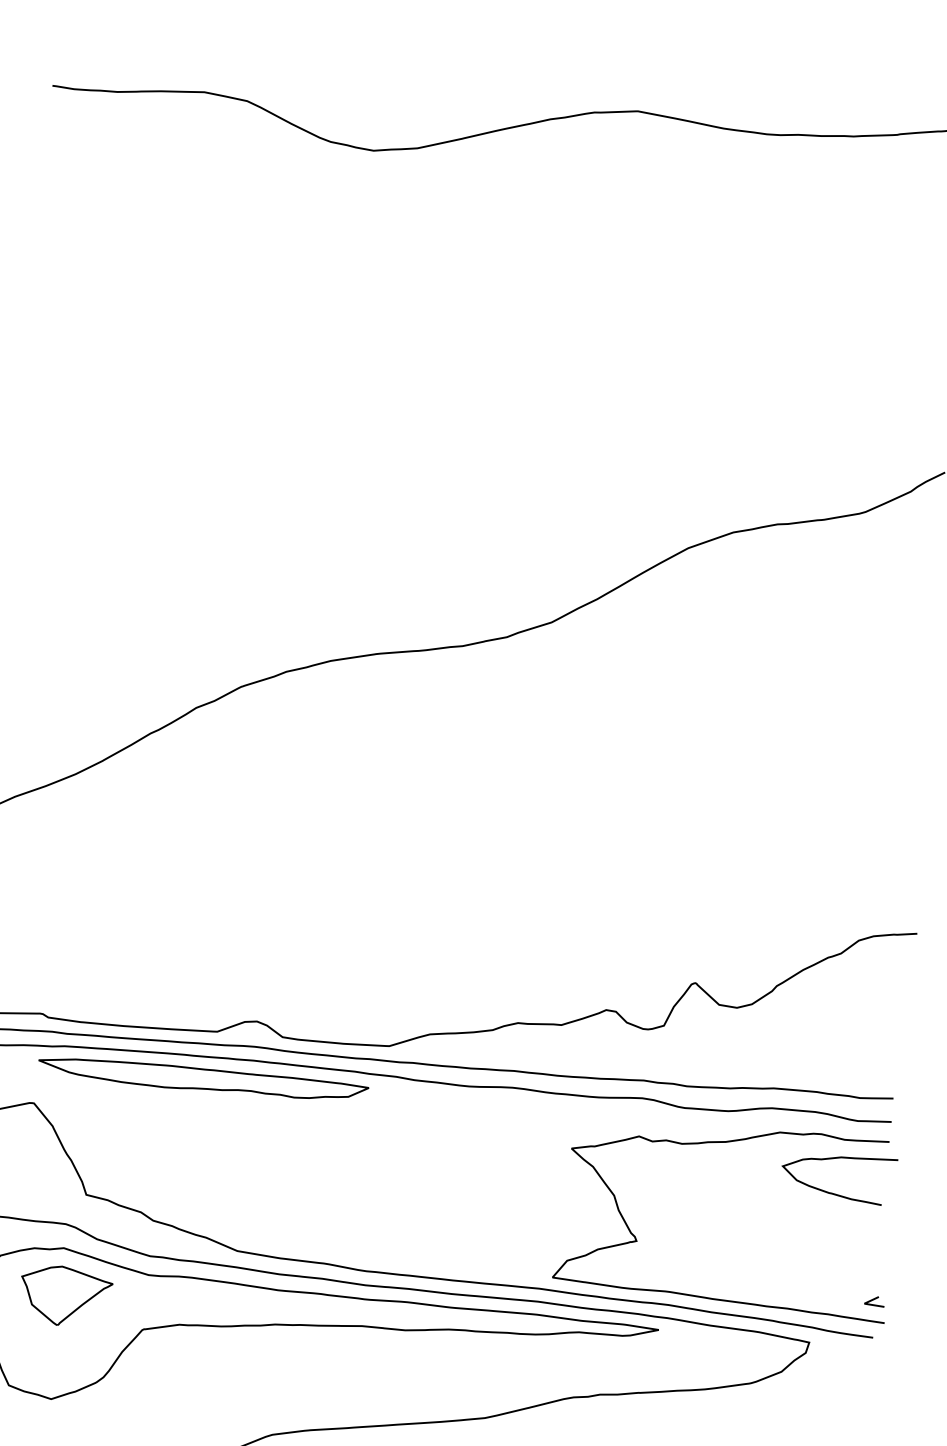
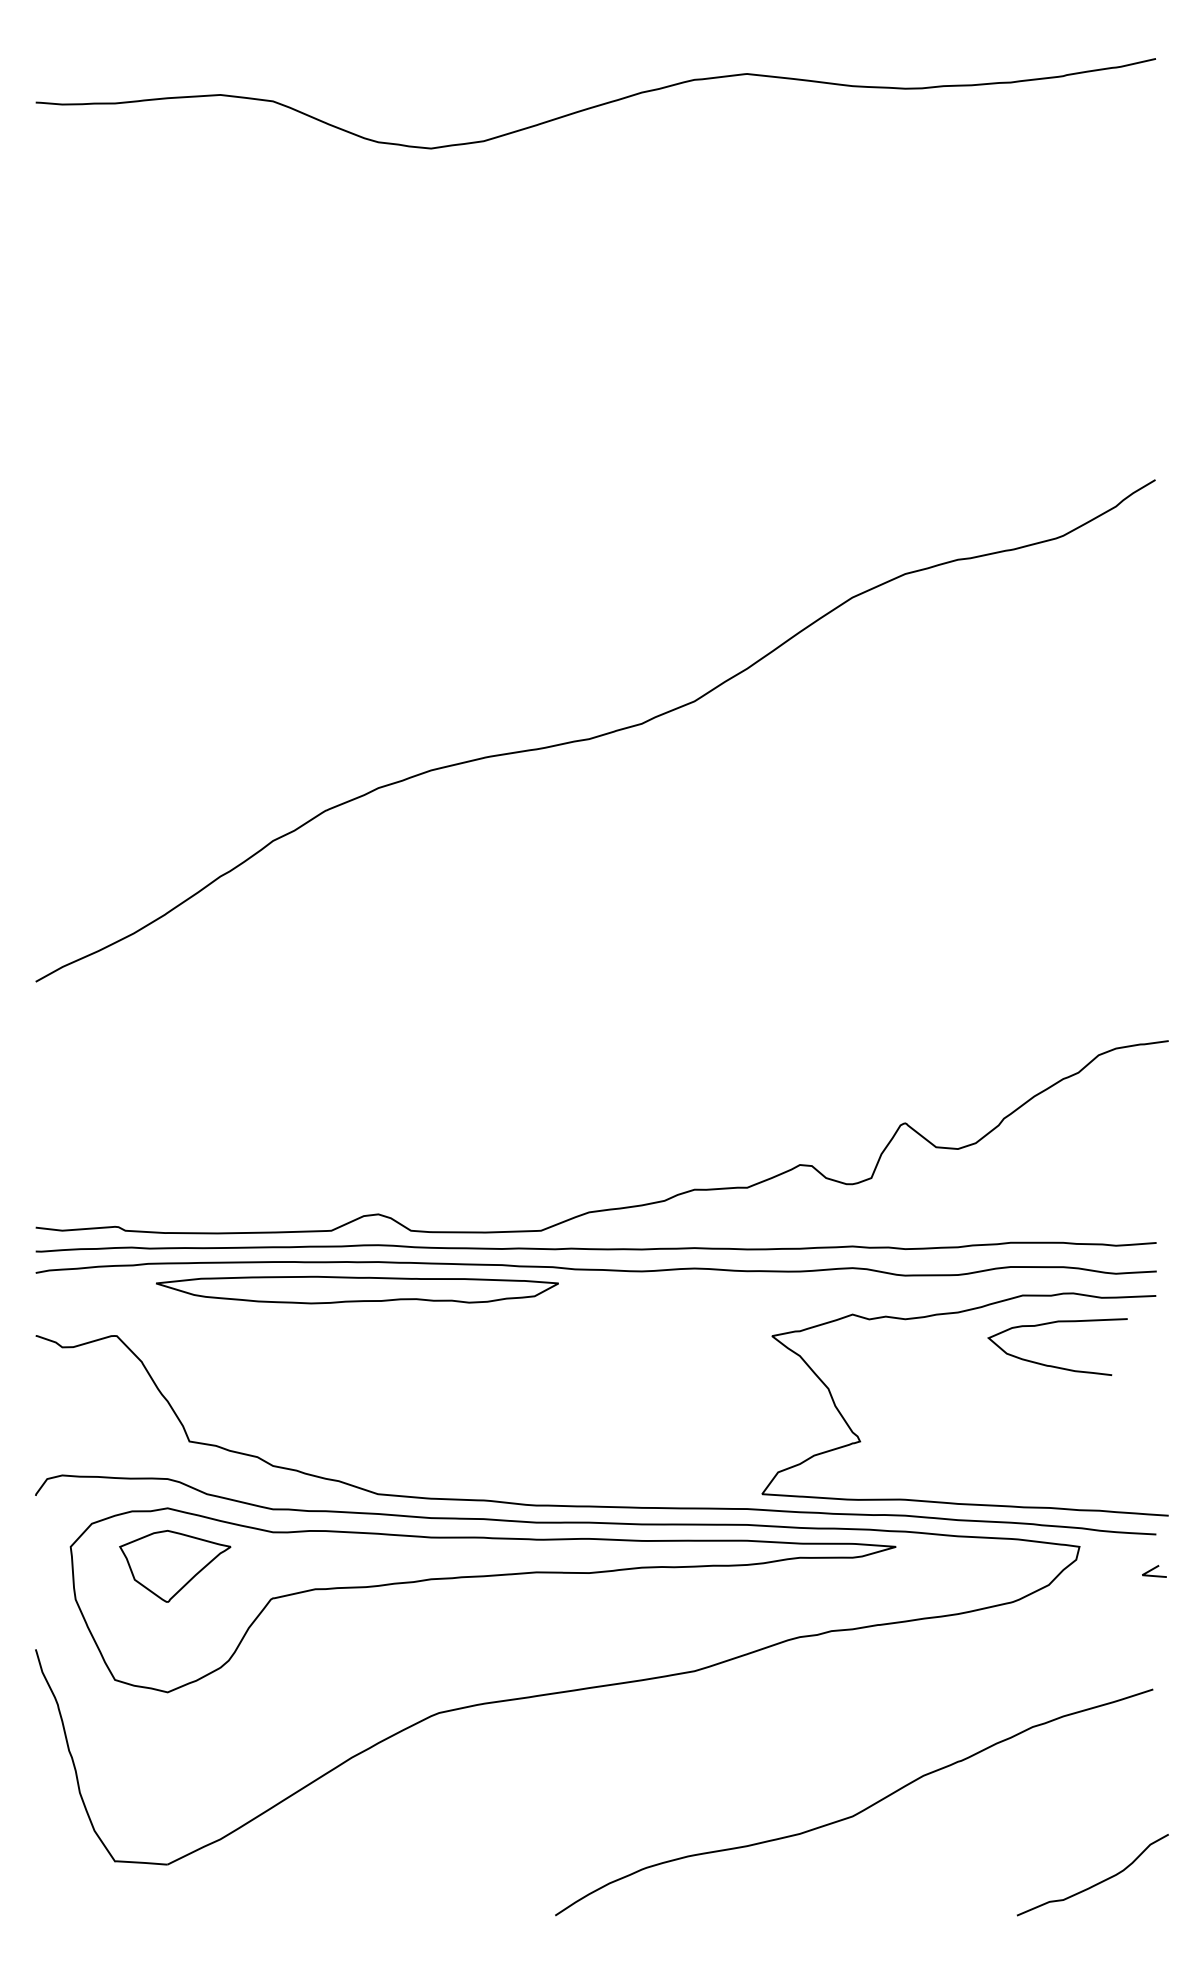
part: (203, 1079) -> (357, 1289), moved
curve: (834, 1193) -> (1053, 1365), moved
line: (874, 1299) -> (1154, 1569), moved

